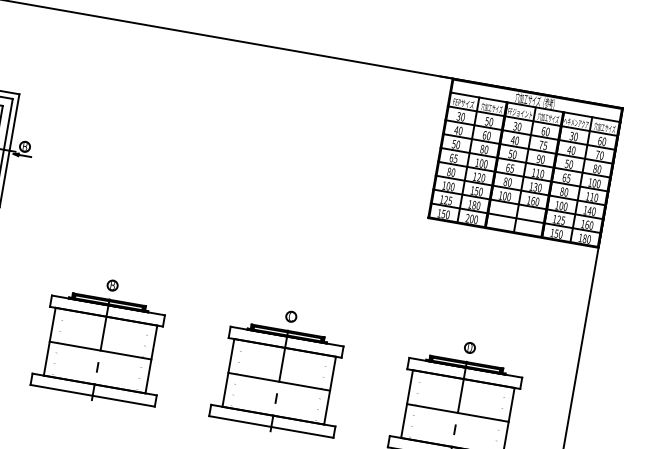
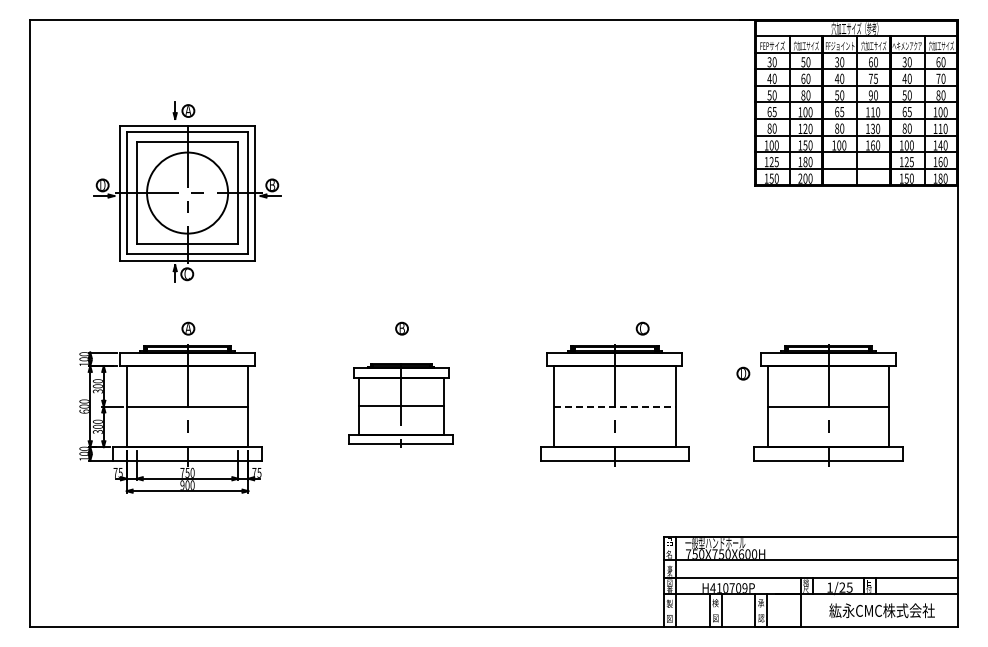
part: (291, 316) -> (642, 328), moved
part: (470, 347) -> (743, 373), moved
part: (100, 349) -> (401, 405), size x0.7
line: (278, 381) -> (614, 406), solid -> dashed

